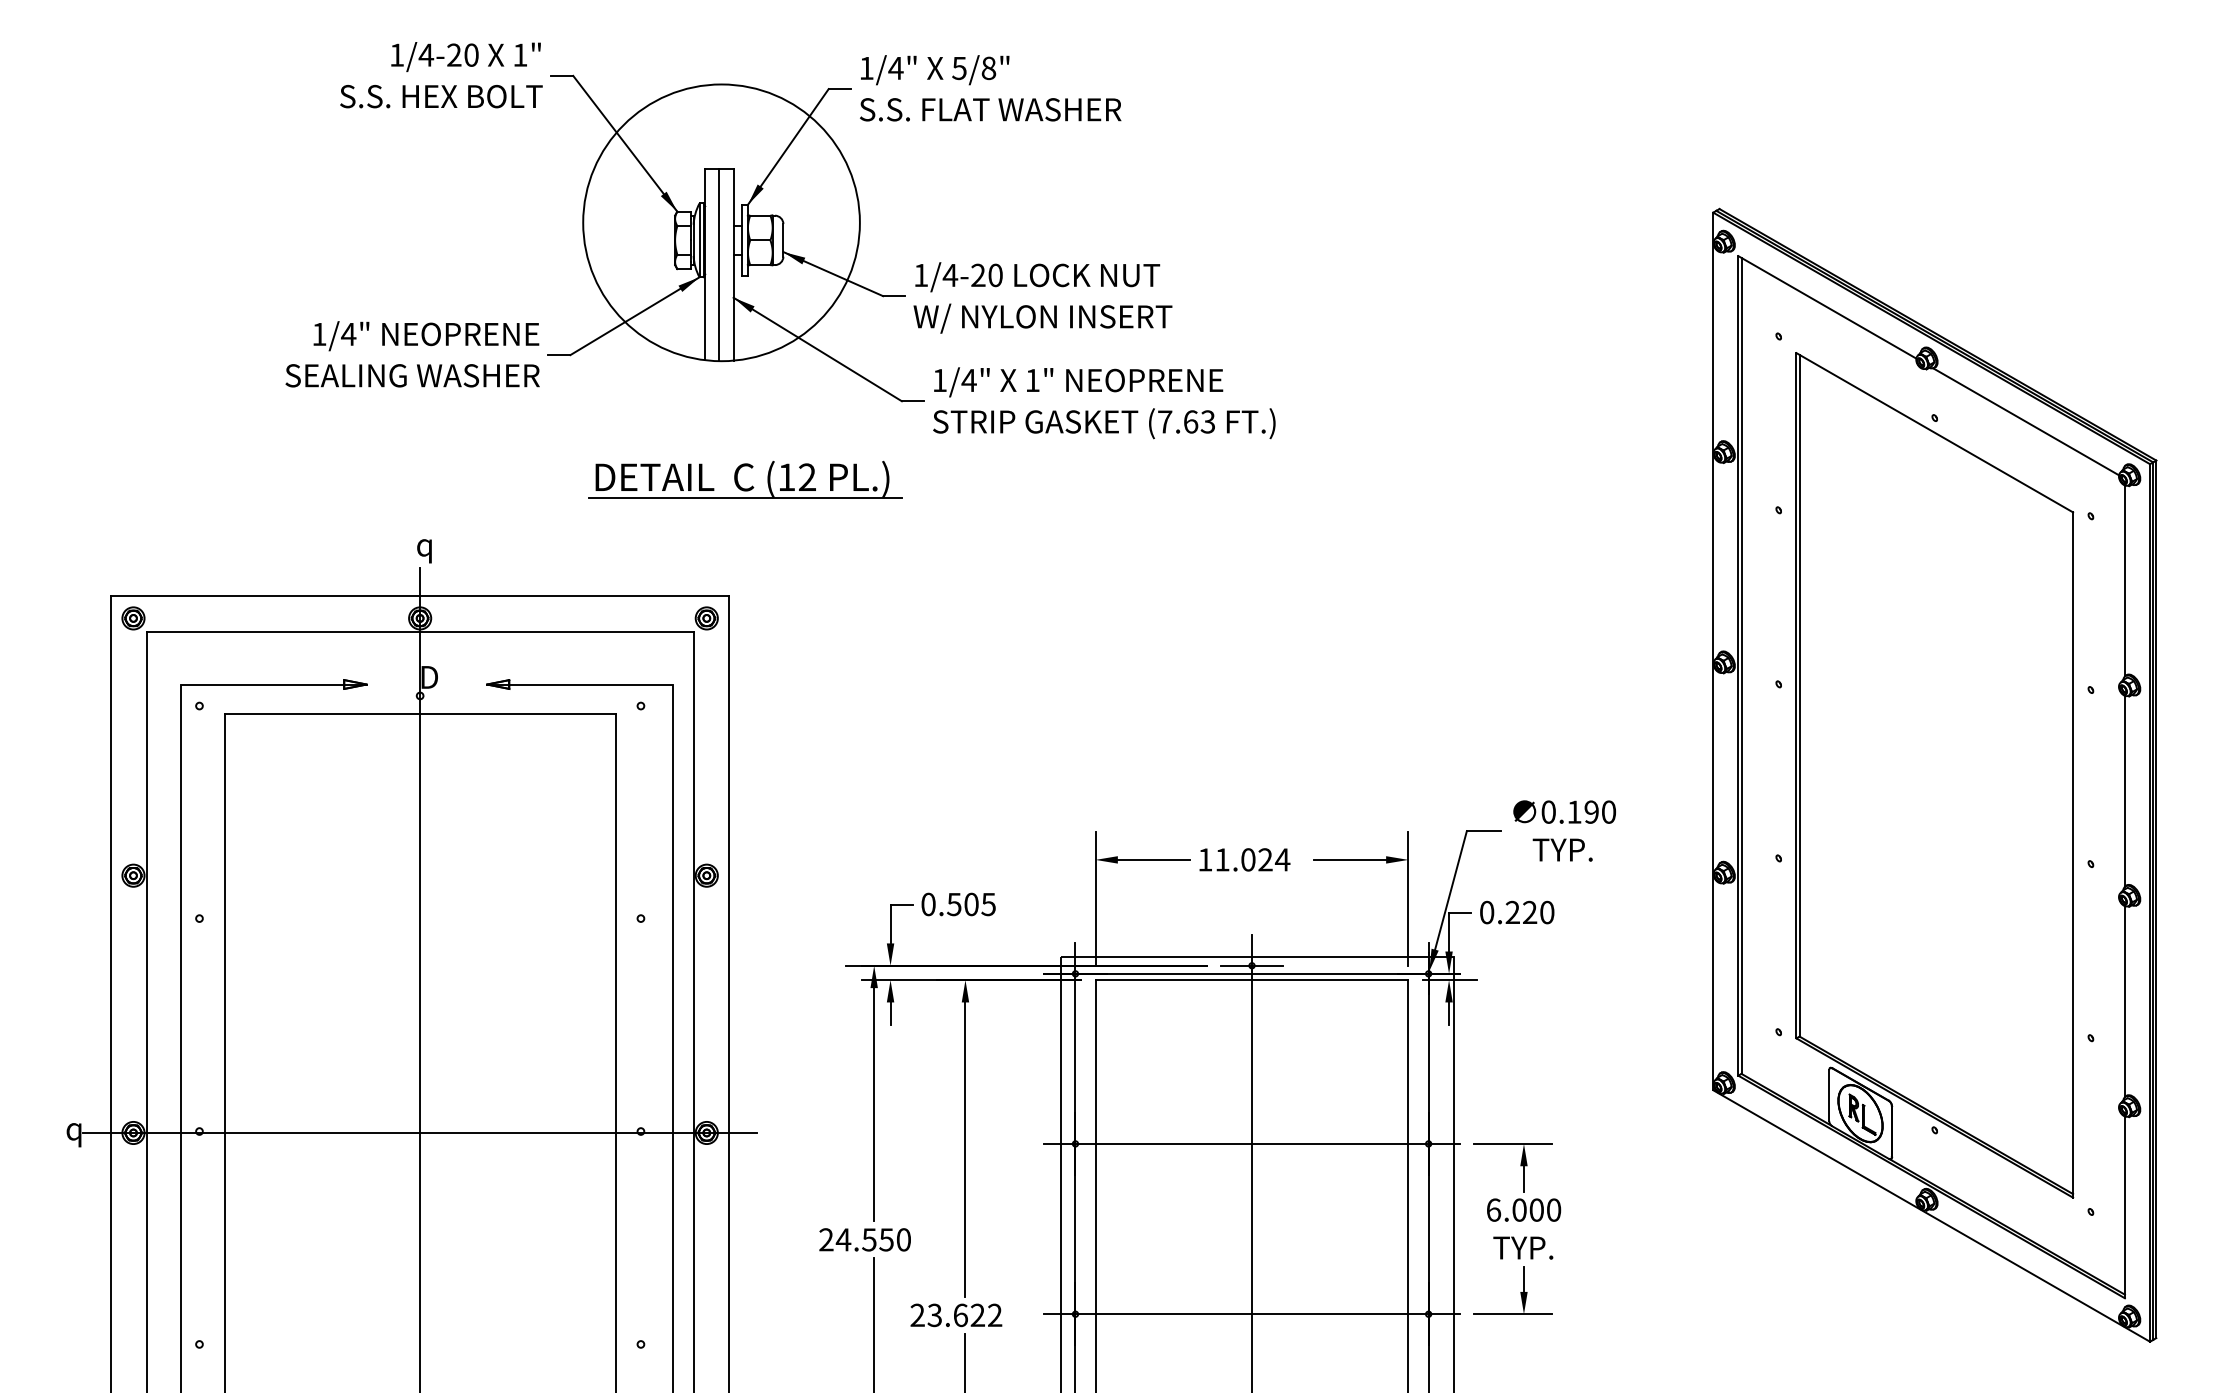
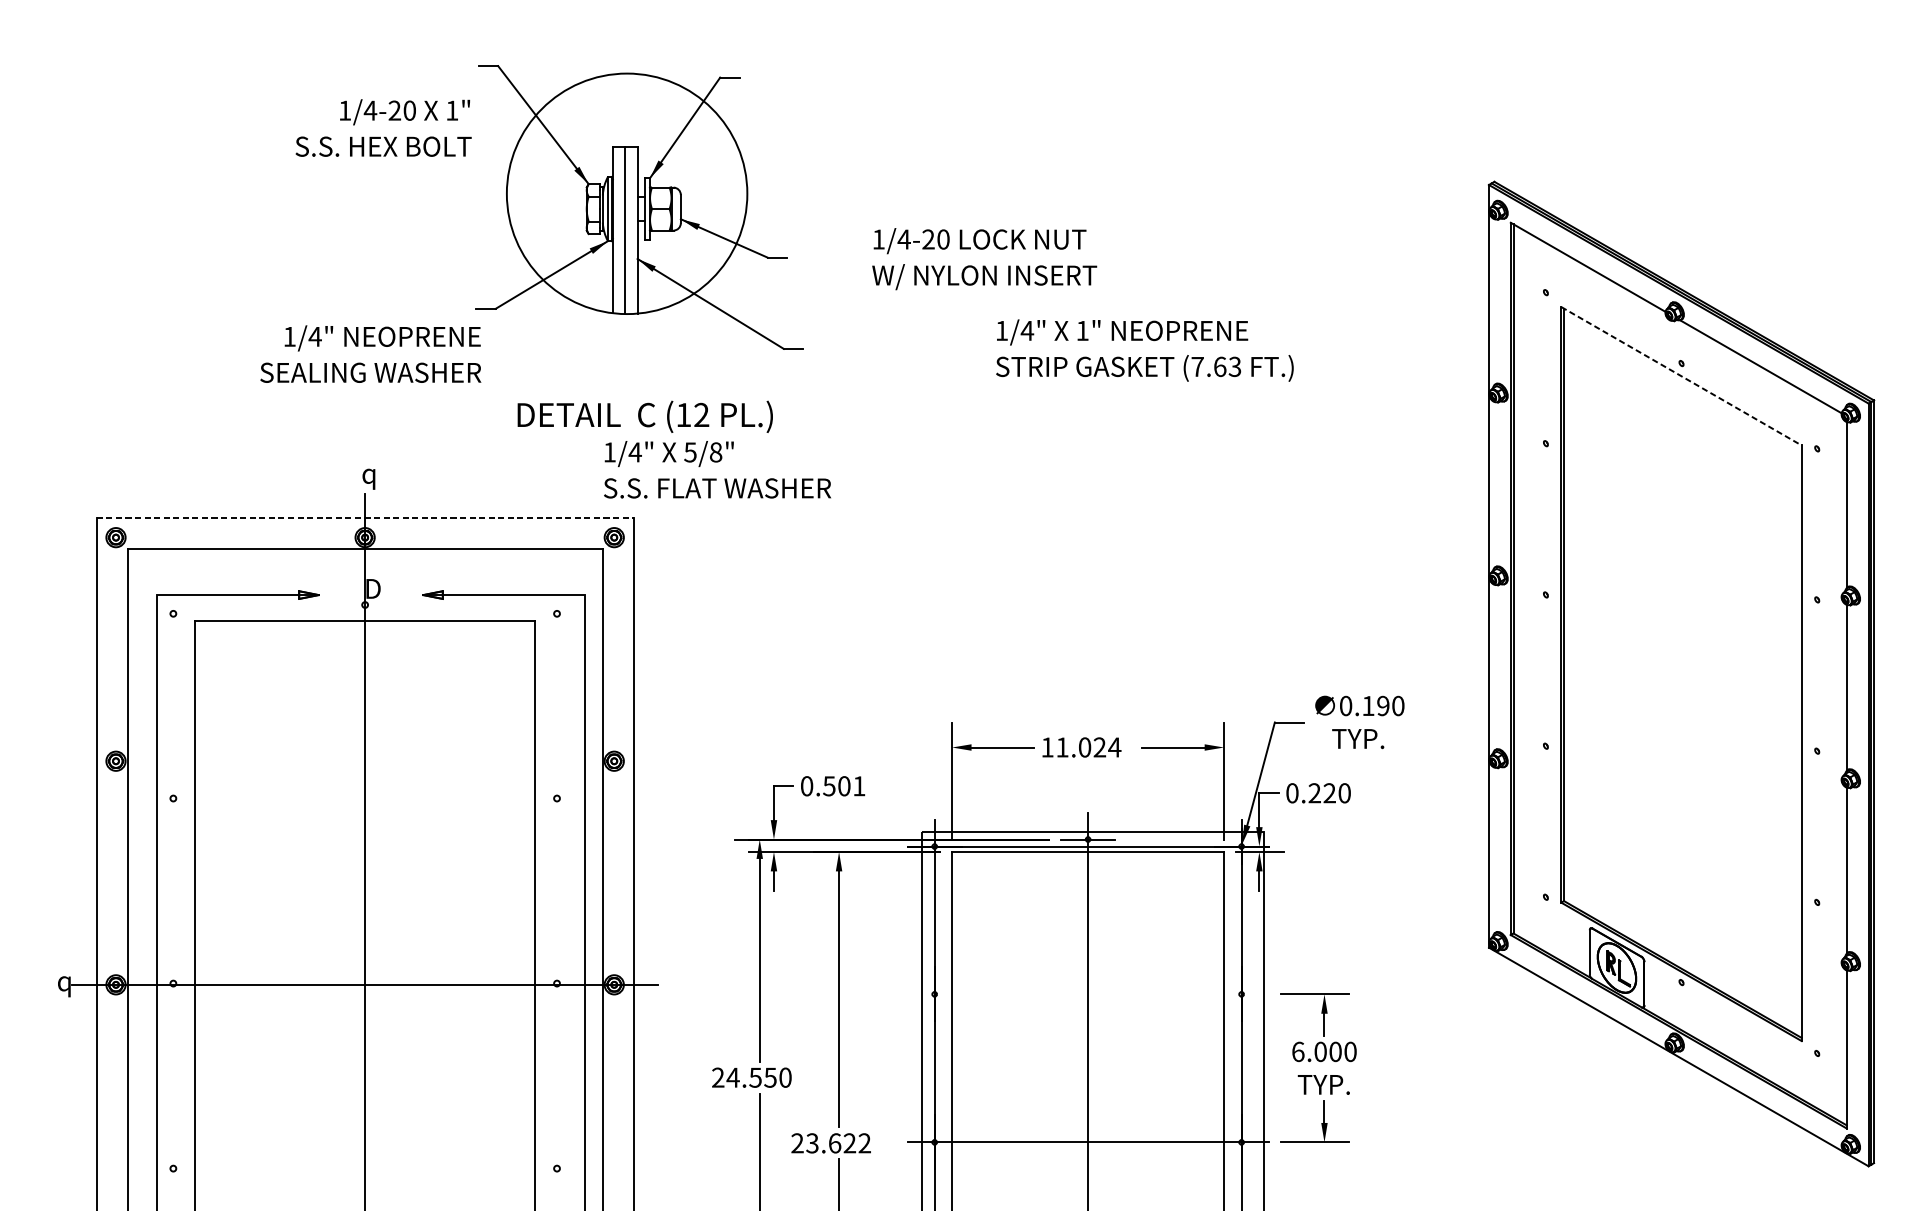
text: (441, 75) -> (383, 128), moved
text: (990, 88) -> (717, 469), moved
text: (1042, 297) -> (984, 258), moved
text: (412, 354) -> (370, 354), moved
text: (1104, 403) -> (1145, 350), moved
line: (1934, 432) -> (1681, 376), solid -> dashed
line: (745, 498) -> (647, 433), removed
line: (420, 596) -> (365, 518), solid -> dashed
text: (988, 904) -> (859, 786), 0.505 -> 0.501
line: (1251, 1143) -> (1087, 993), removed

